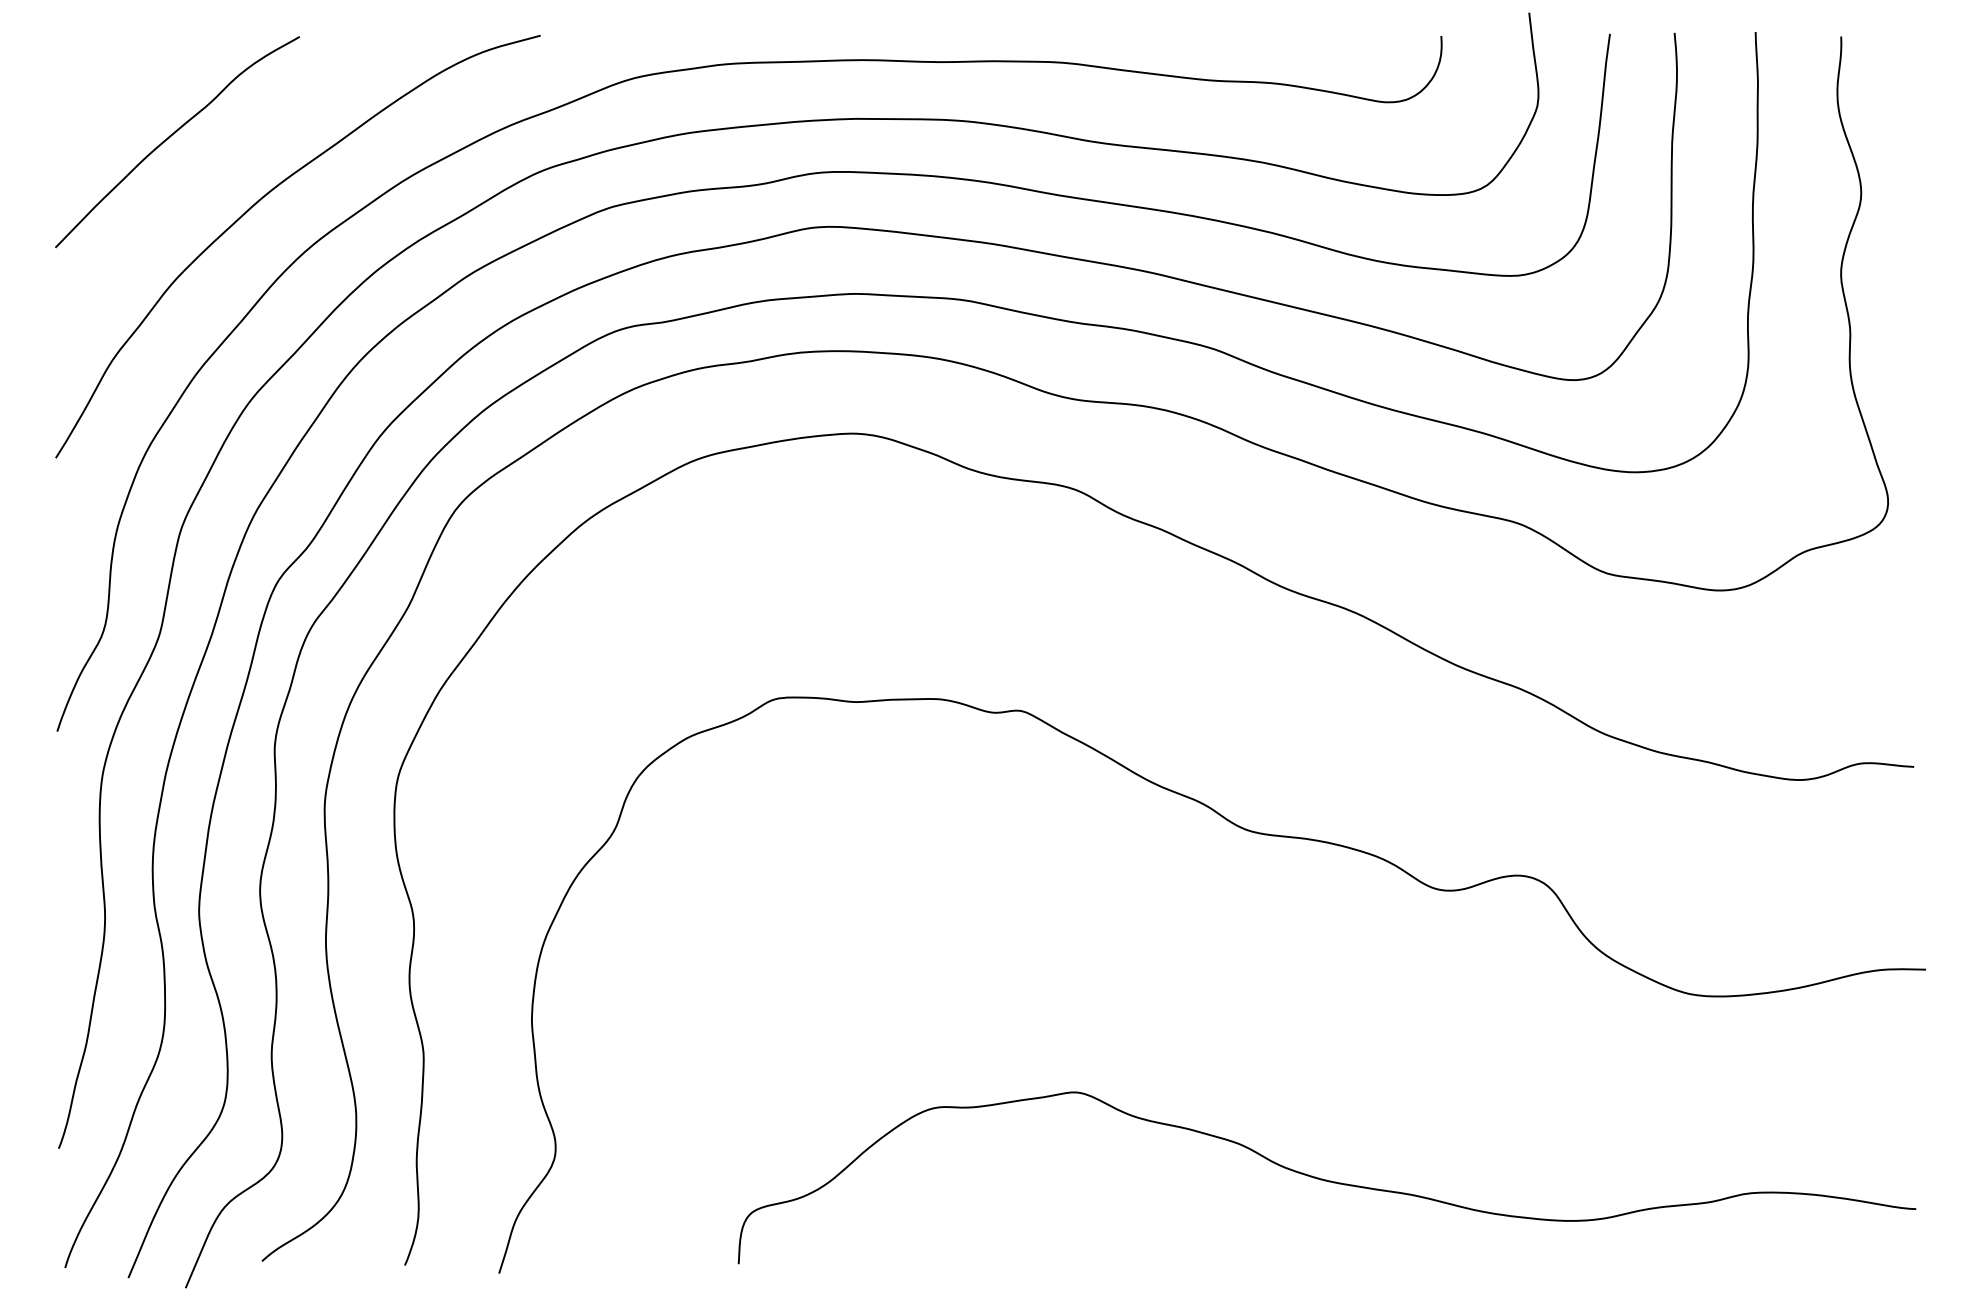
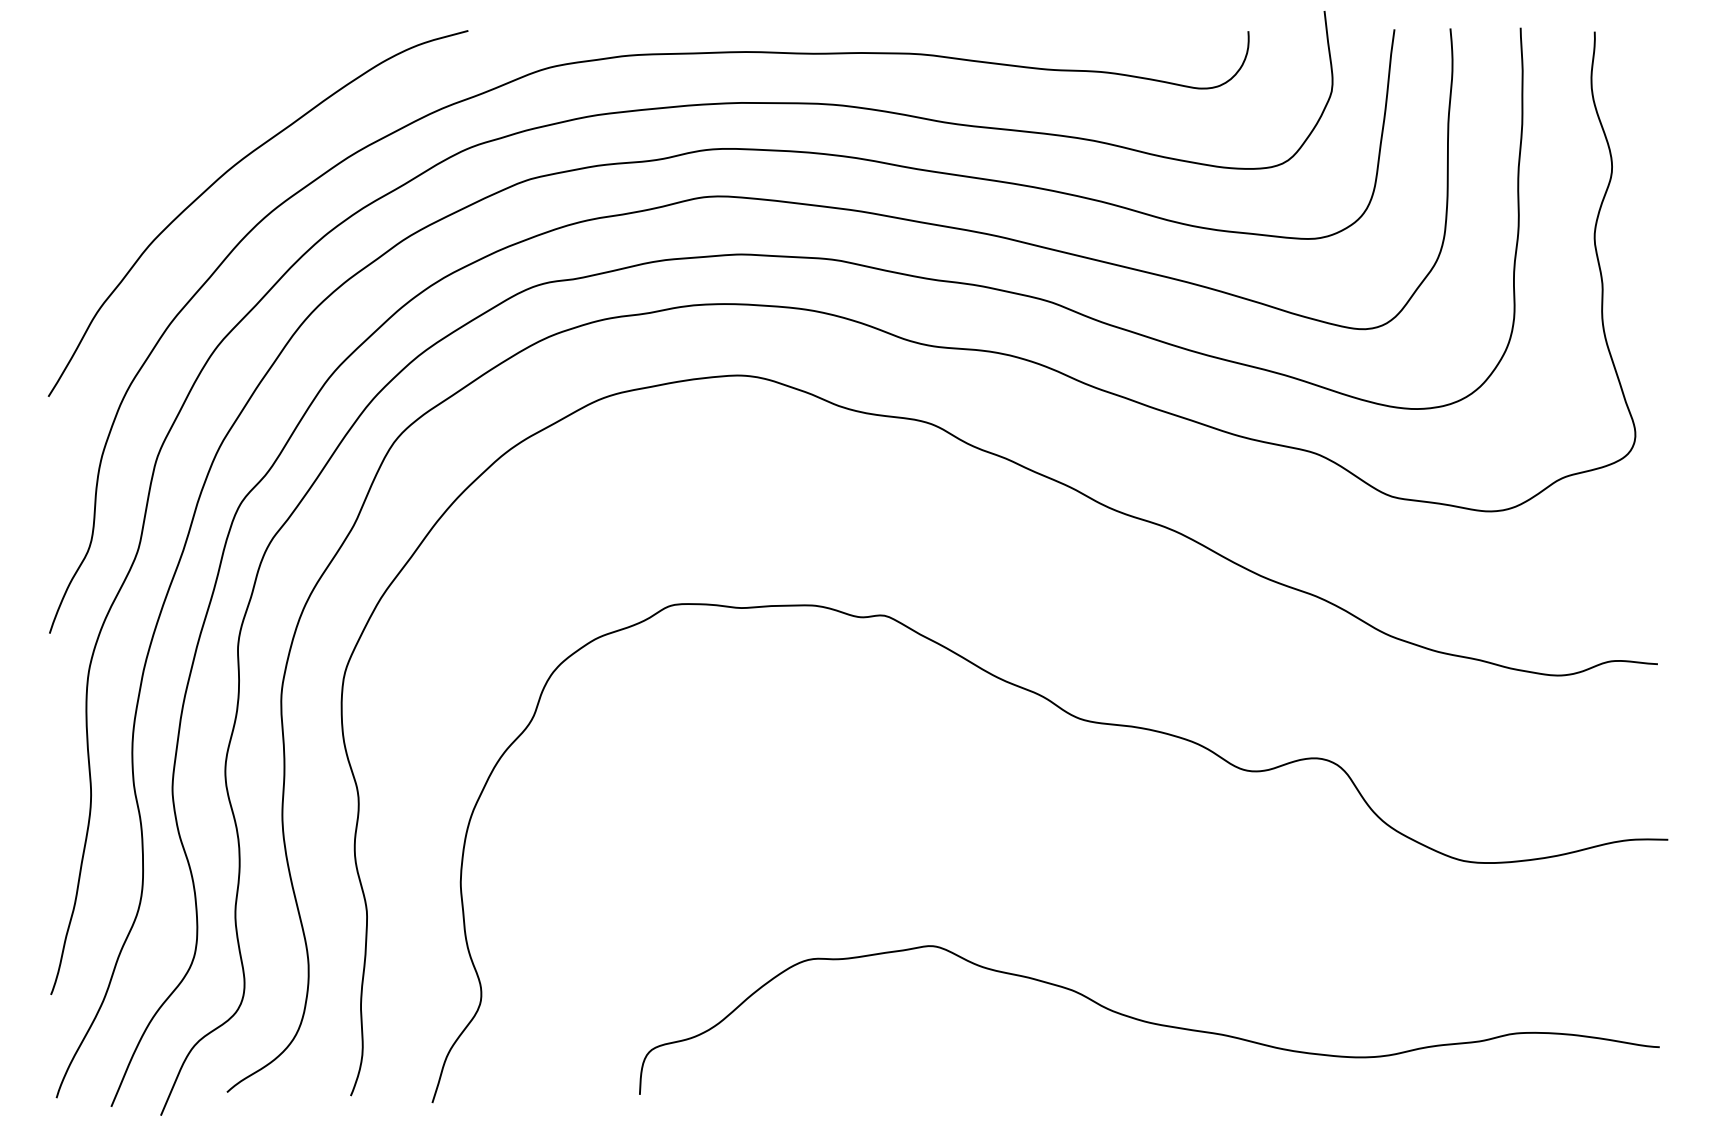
curve: (171, 136) -> (148, 118), removed

